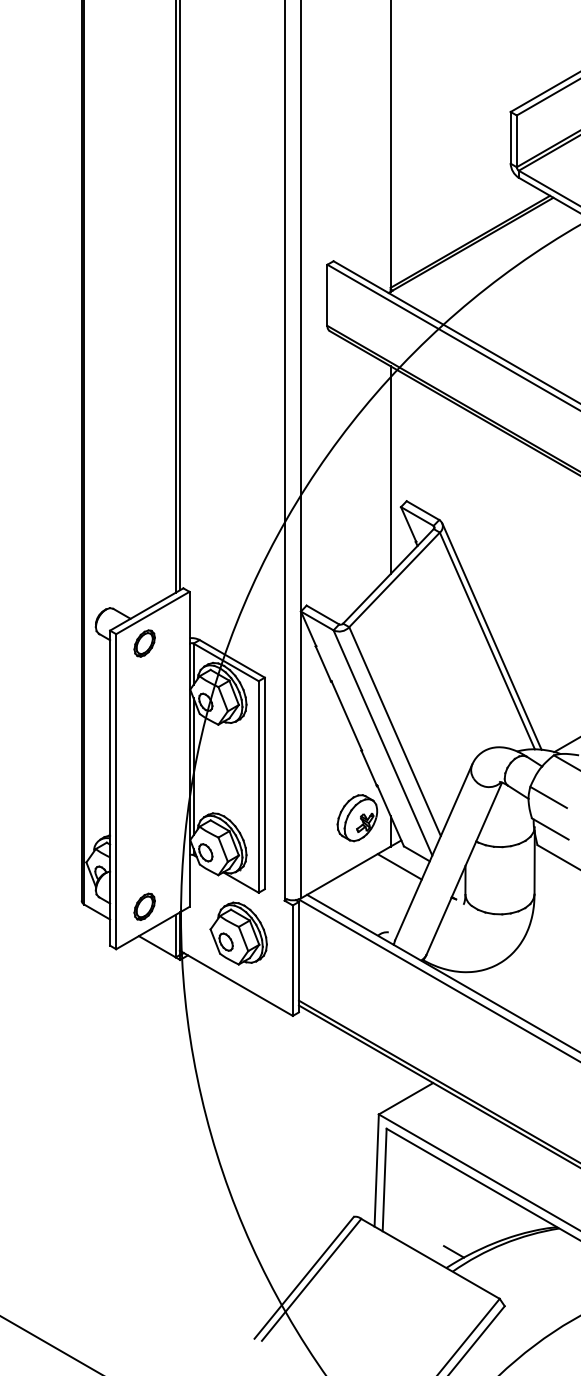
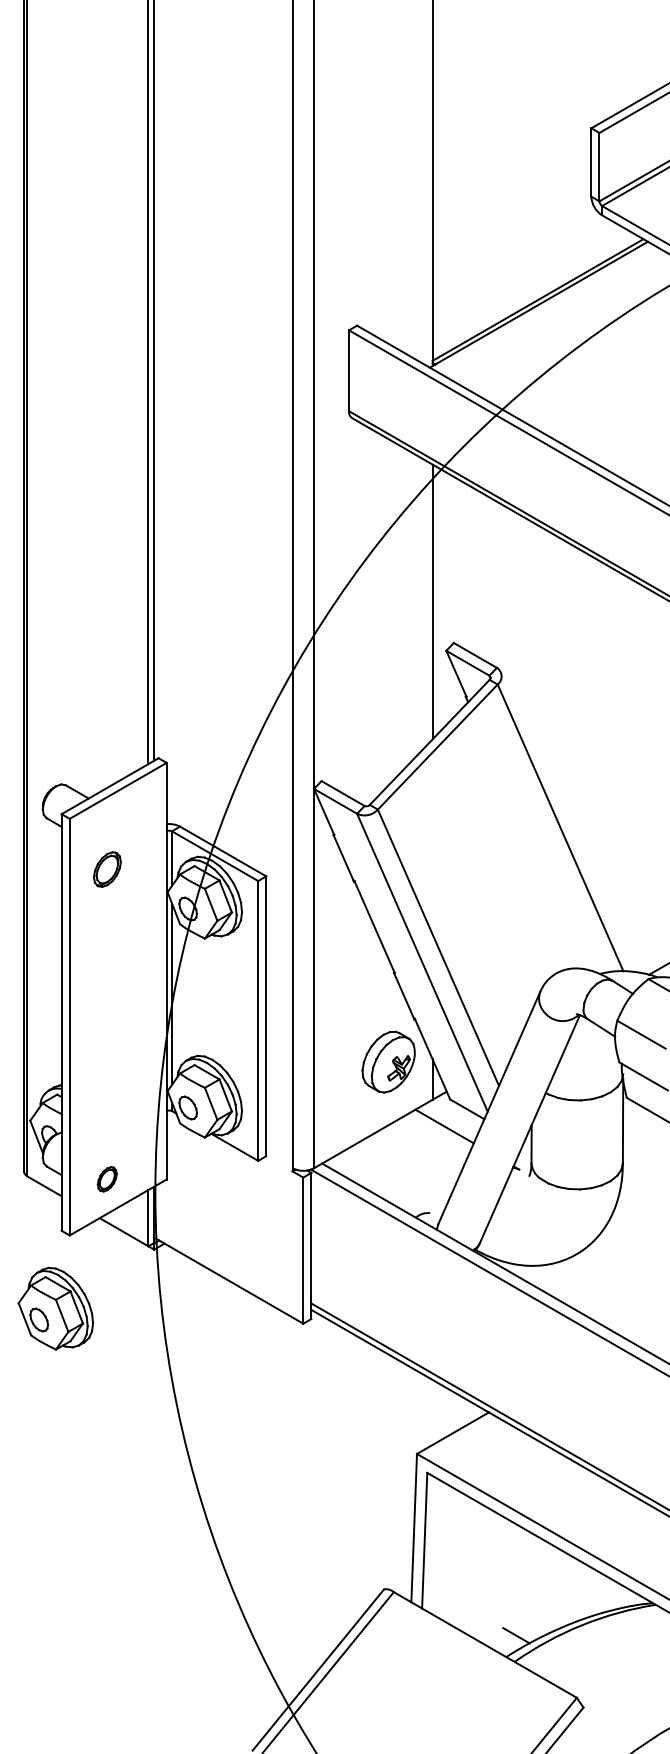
line: (491, 636) -> (565, 821), removed
part: (144, 643) -> (107, 869), moved
part: (144, 906) -> (107, 1178), size x0.7
part: (238, 933) -> (55, 1308), moved

